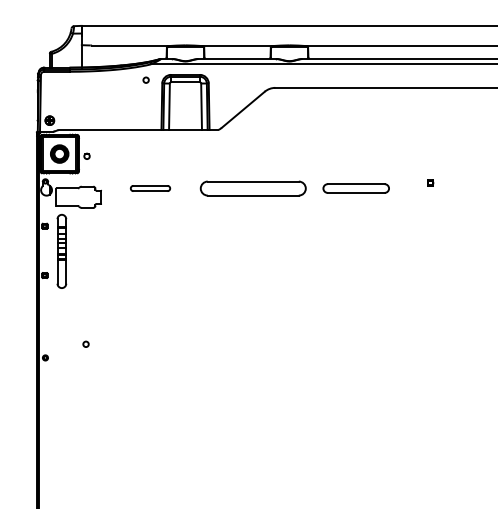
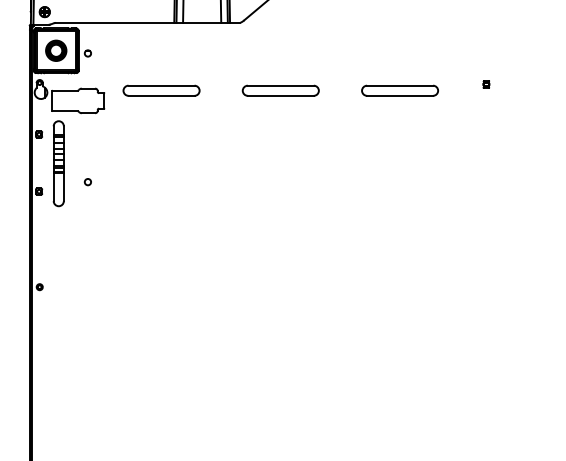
part: (150, 188) -> (161, 90), size x1.67
part: (253, 188) -> (280, 90), size x0.62
circle: (85, 343) -> (87, 181), moved

